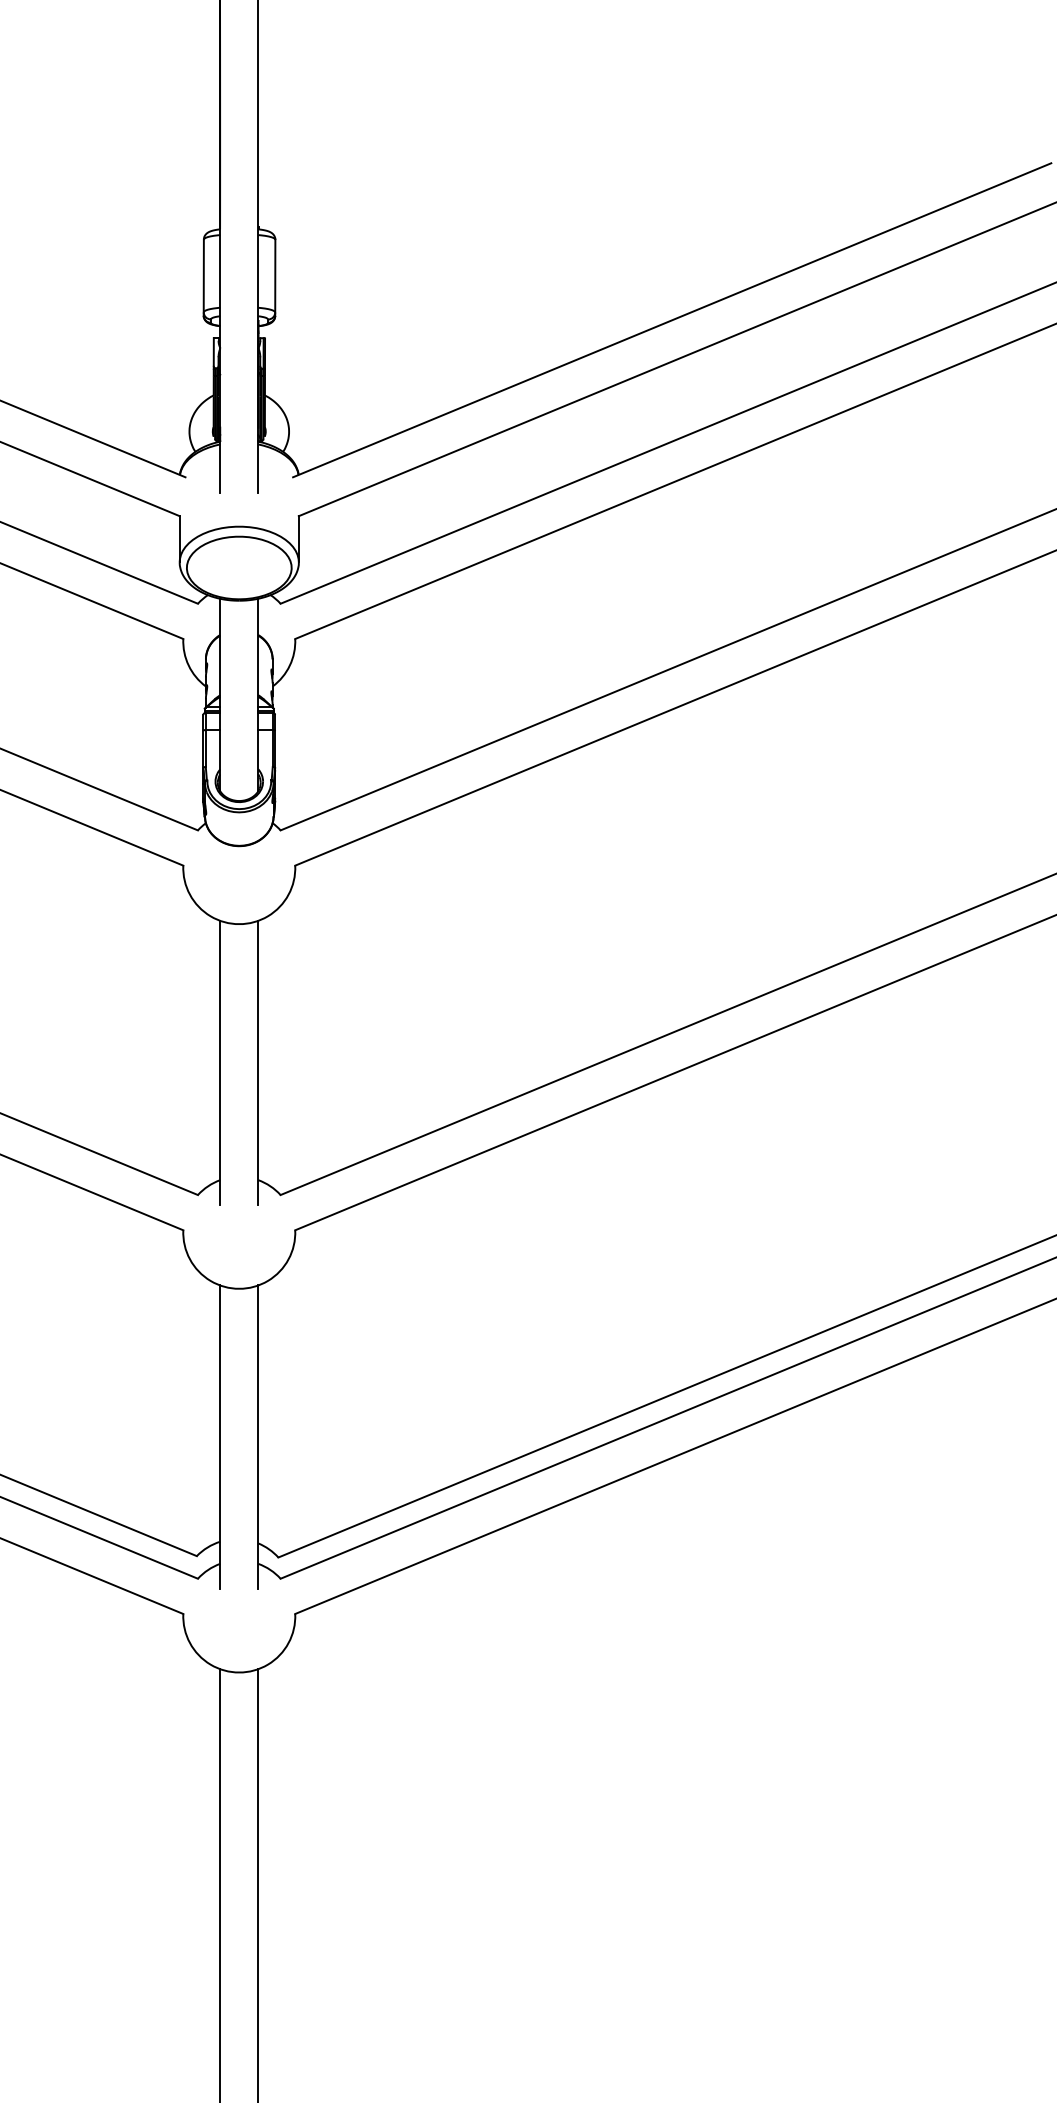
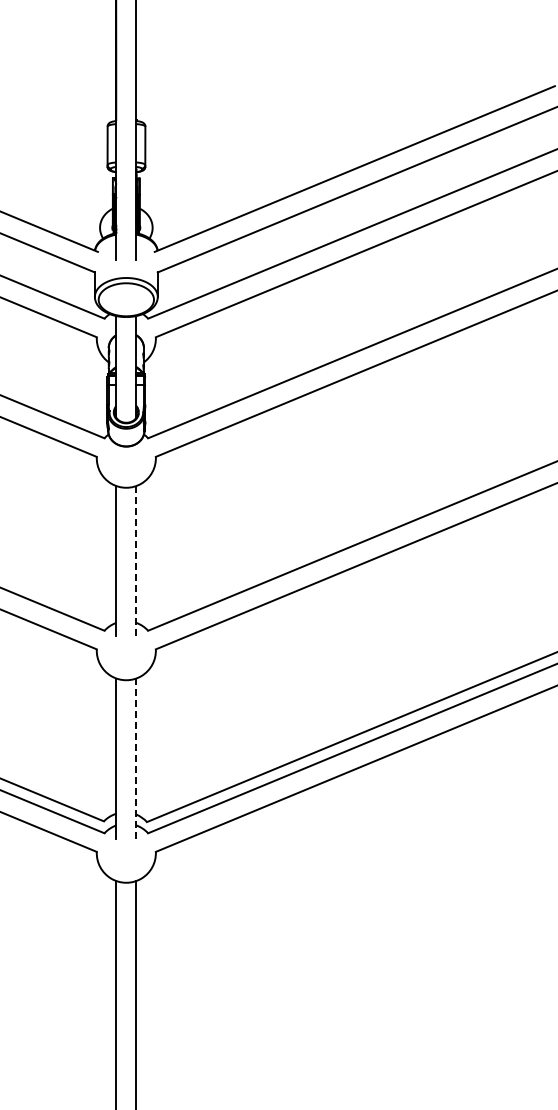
line: (258, 1061) -> (136, 560), solid -> dashed
line: (258, 1437) -> (136, 758), solid -> dashed

